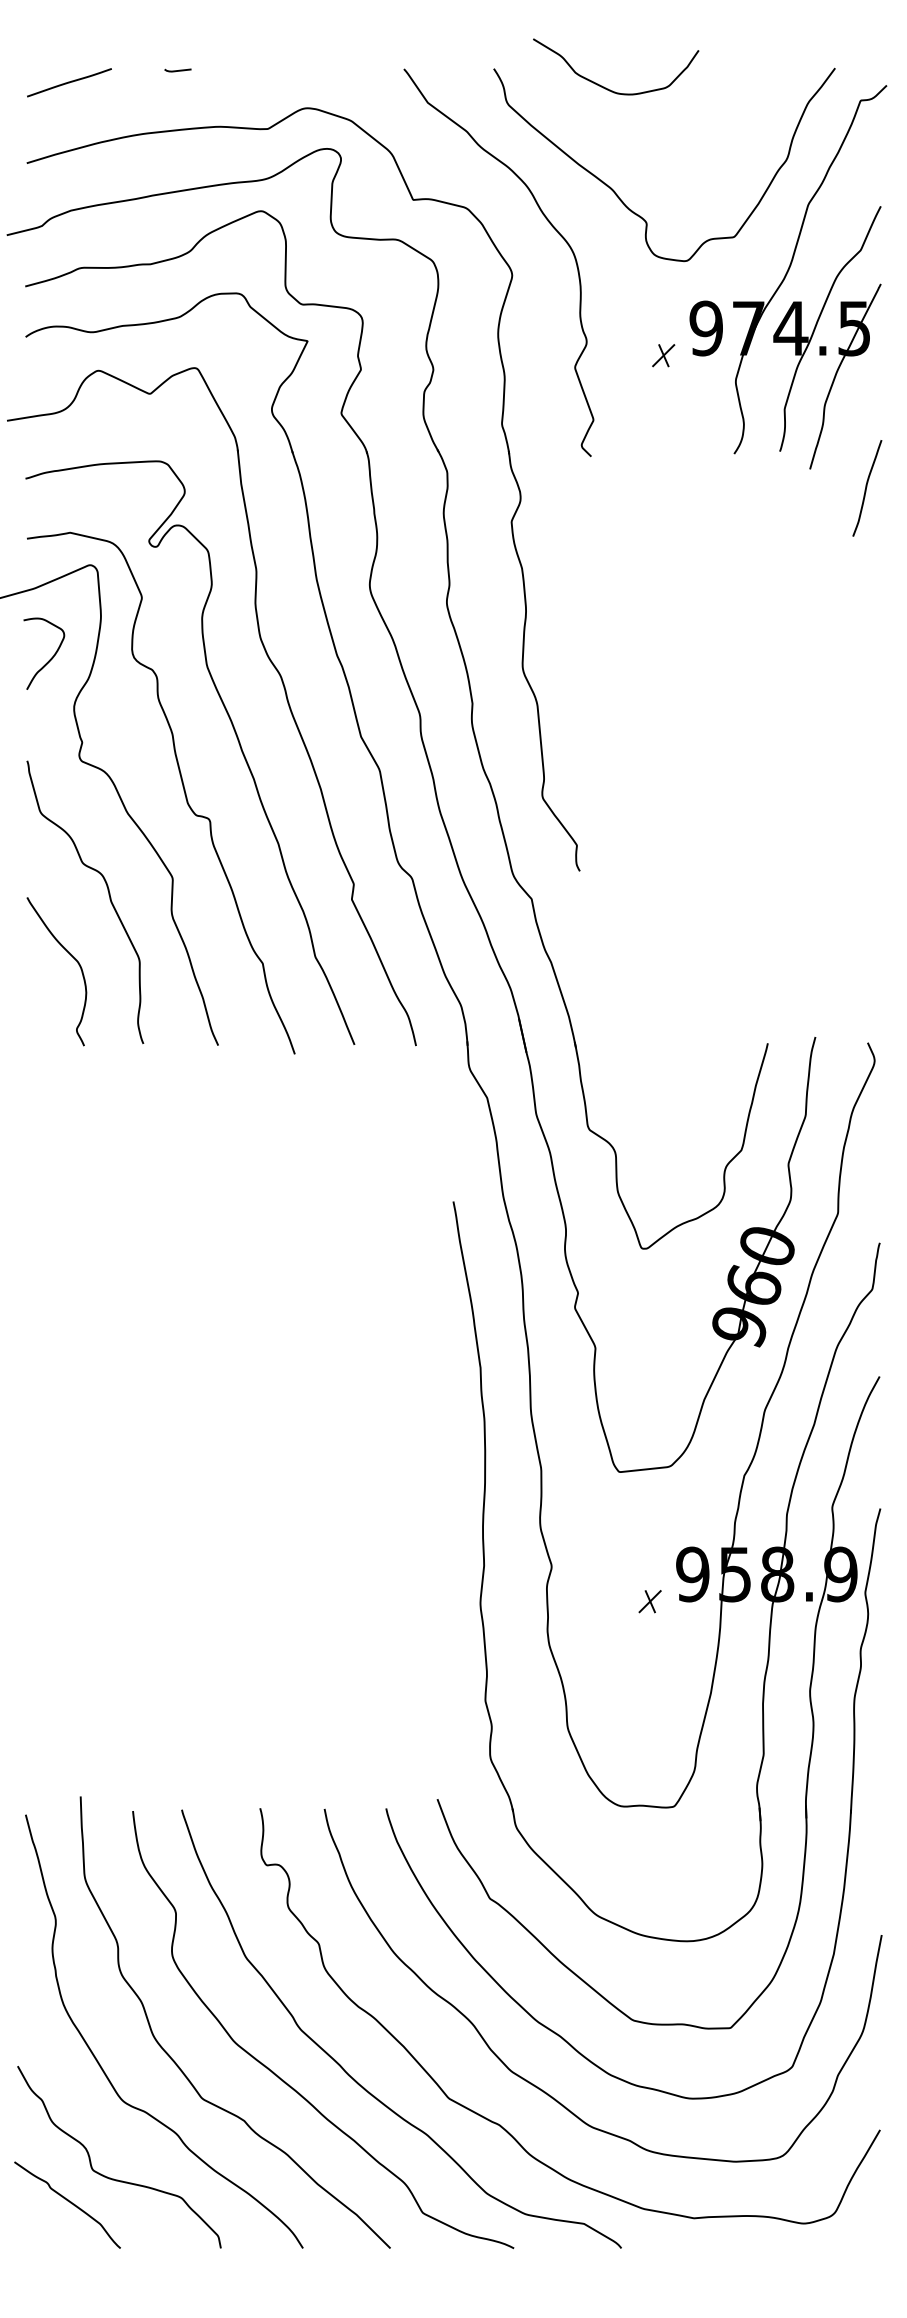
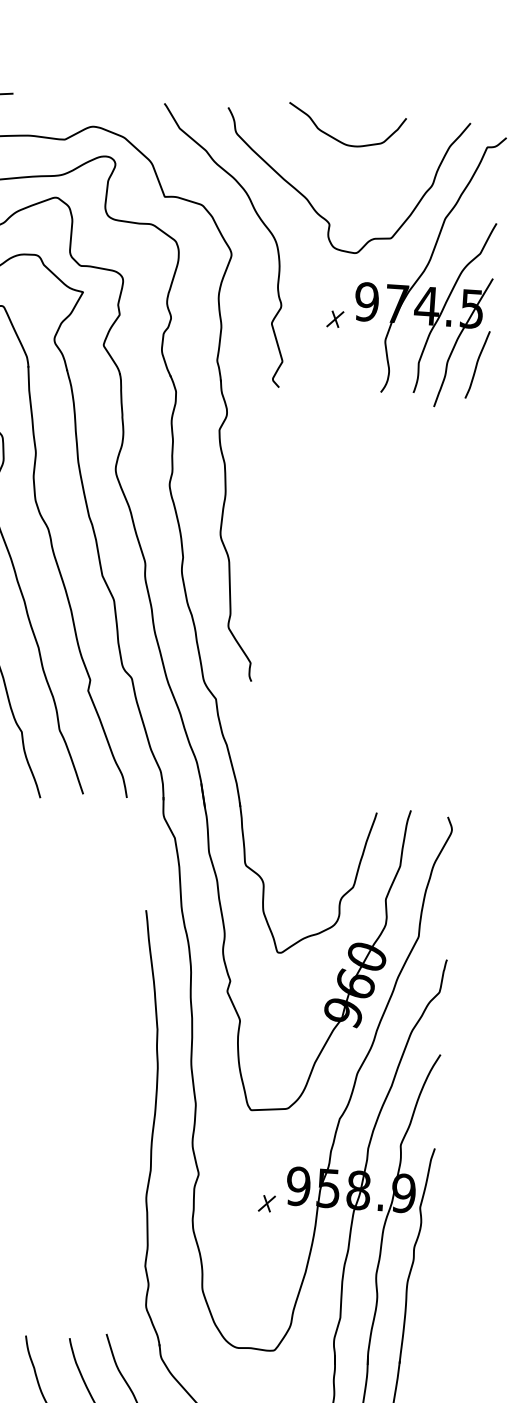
curve: (606, 87) -> (339, 140), moved
curve: (867, 487) -> (477, 364), moved

